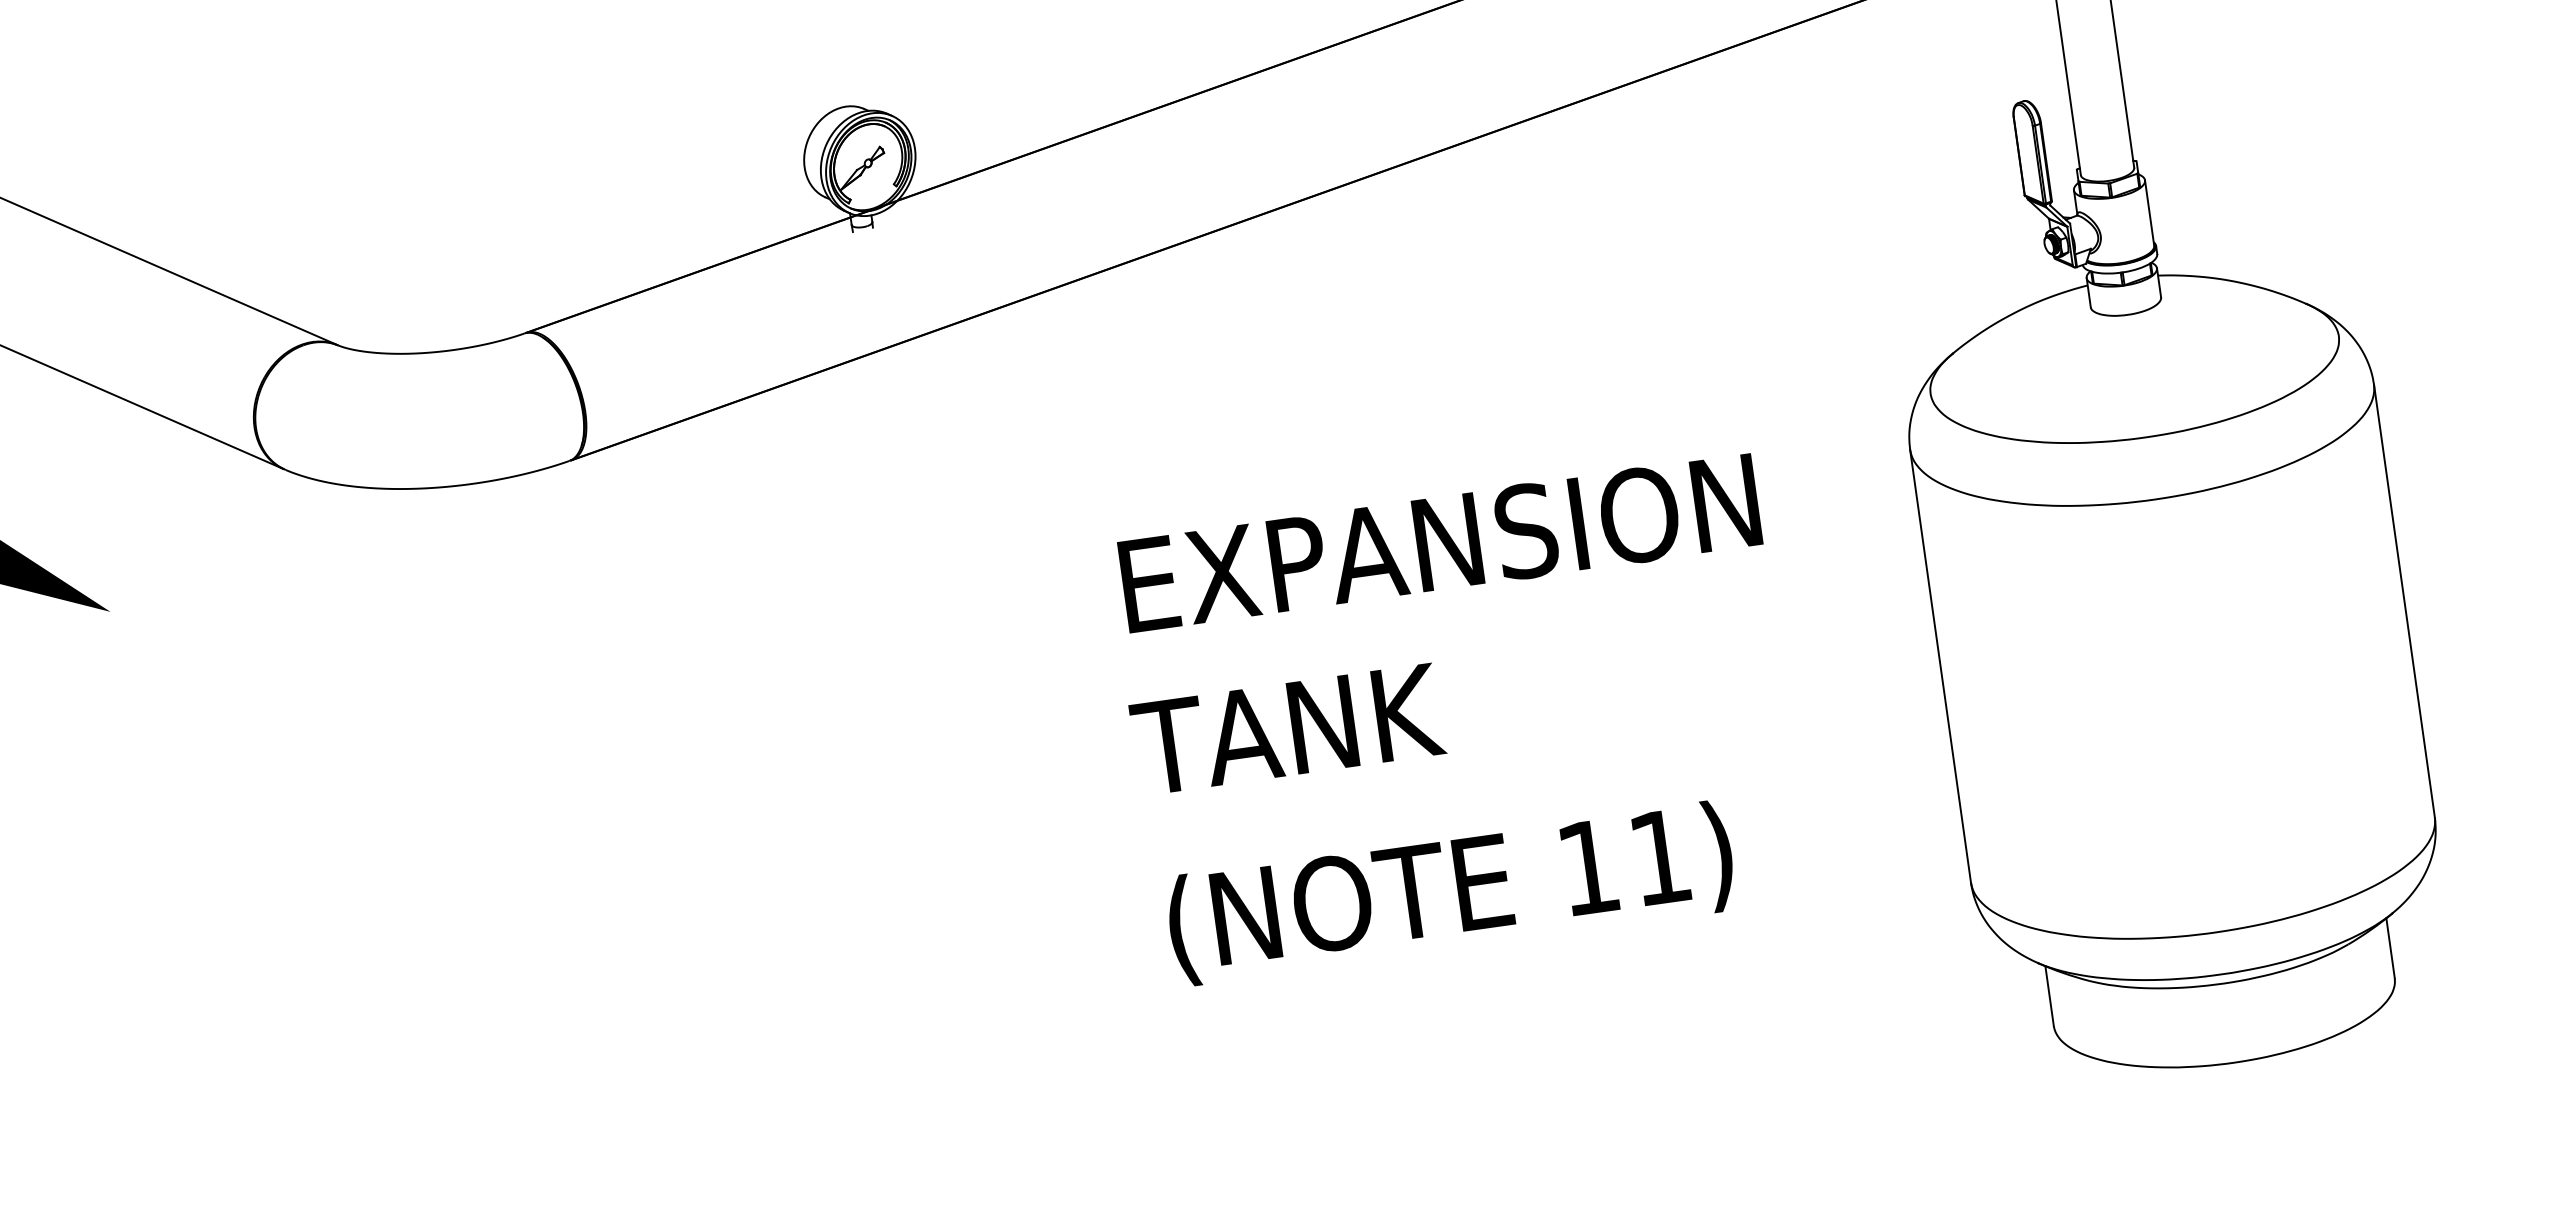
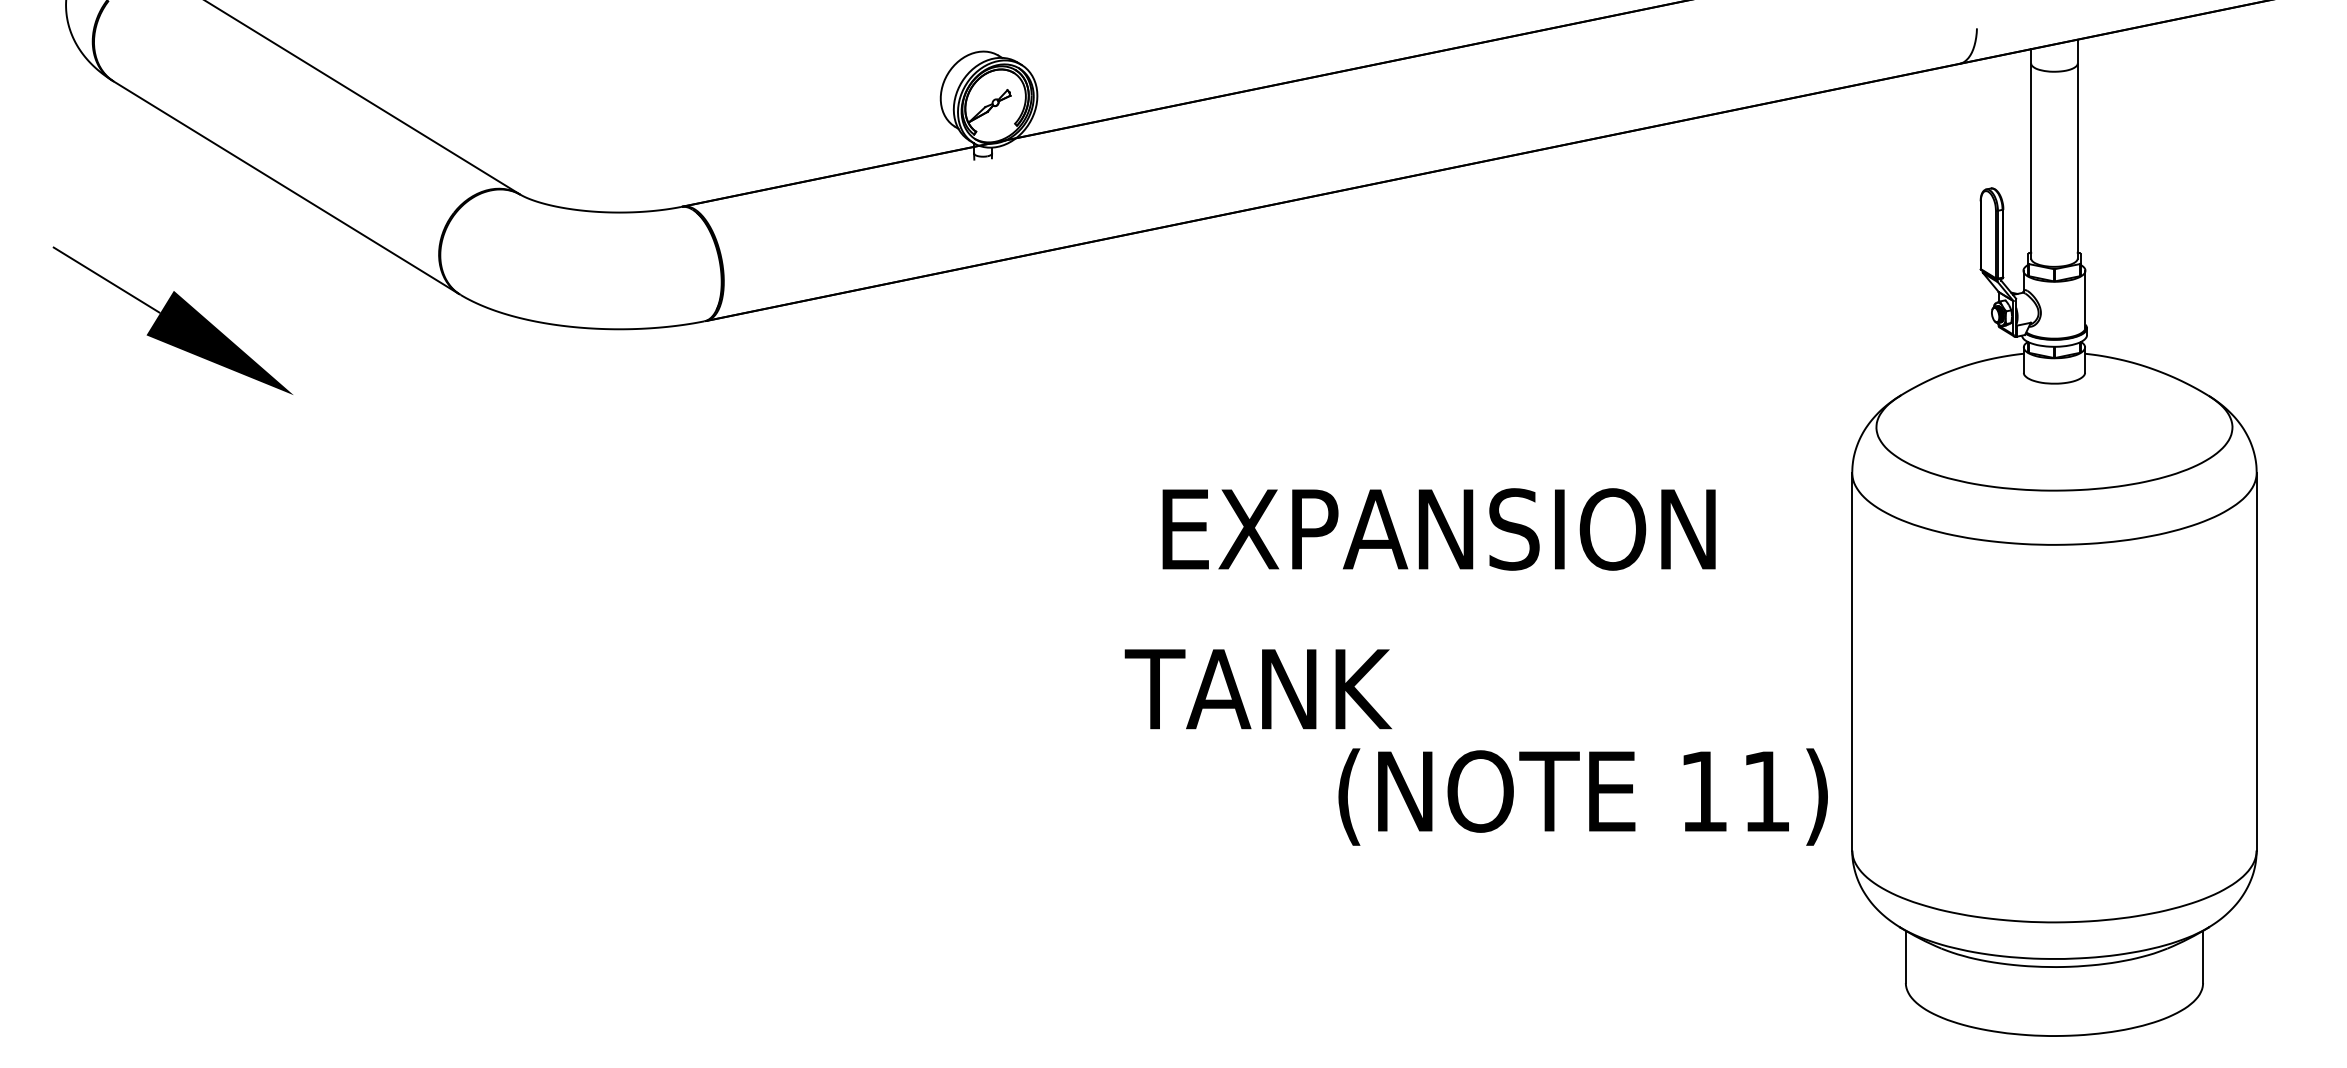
text: (1439, 543) -> (1438, 529), moved
text: (1286, 729) -> (1257, 689), moved
text: (1450, 892) -> (1582, 796), moved

